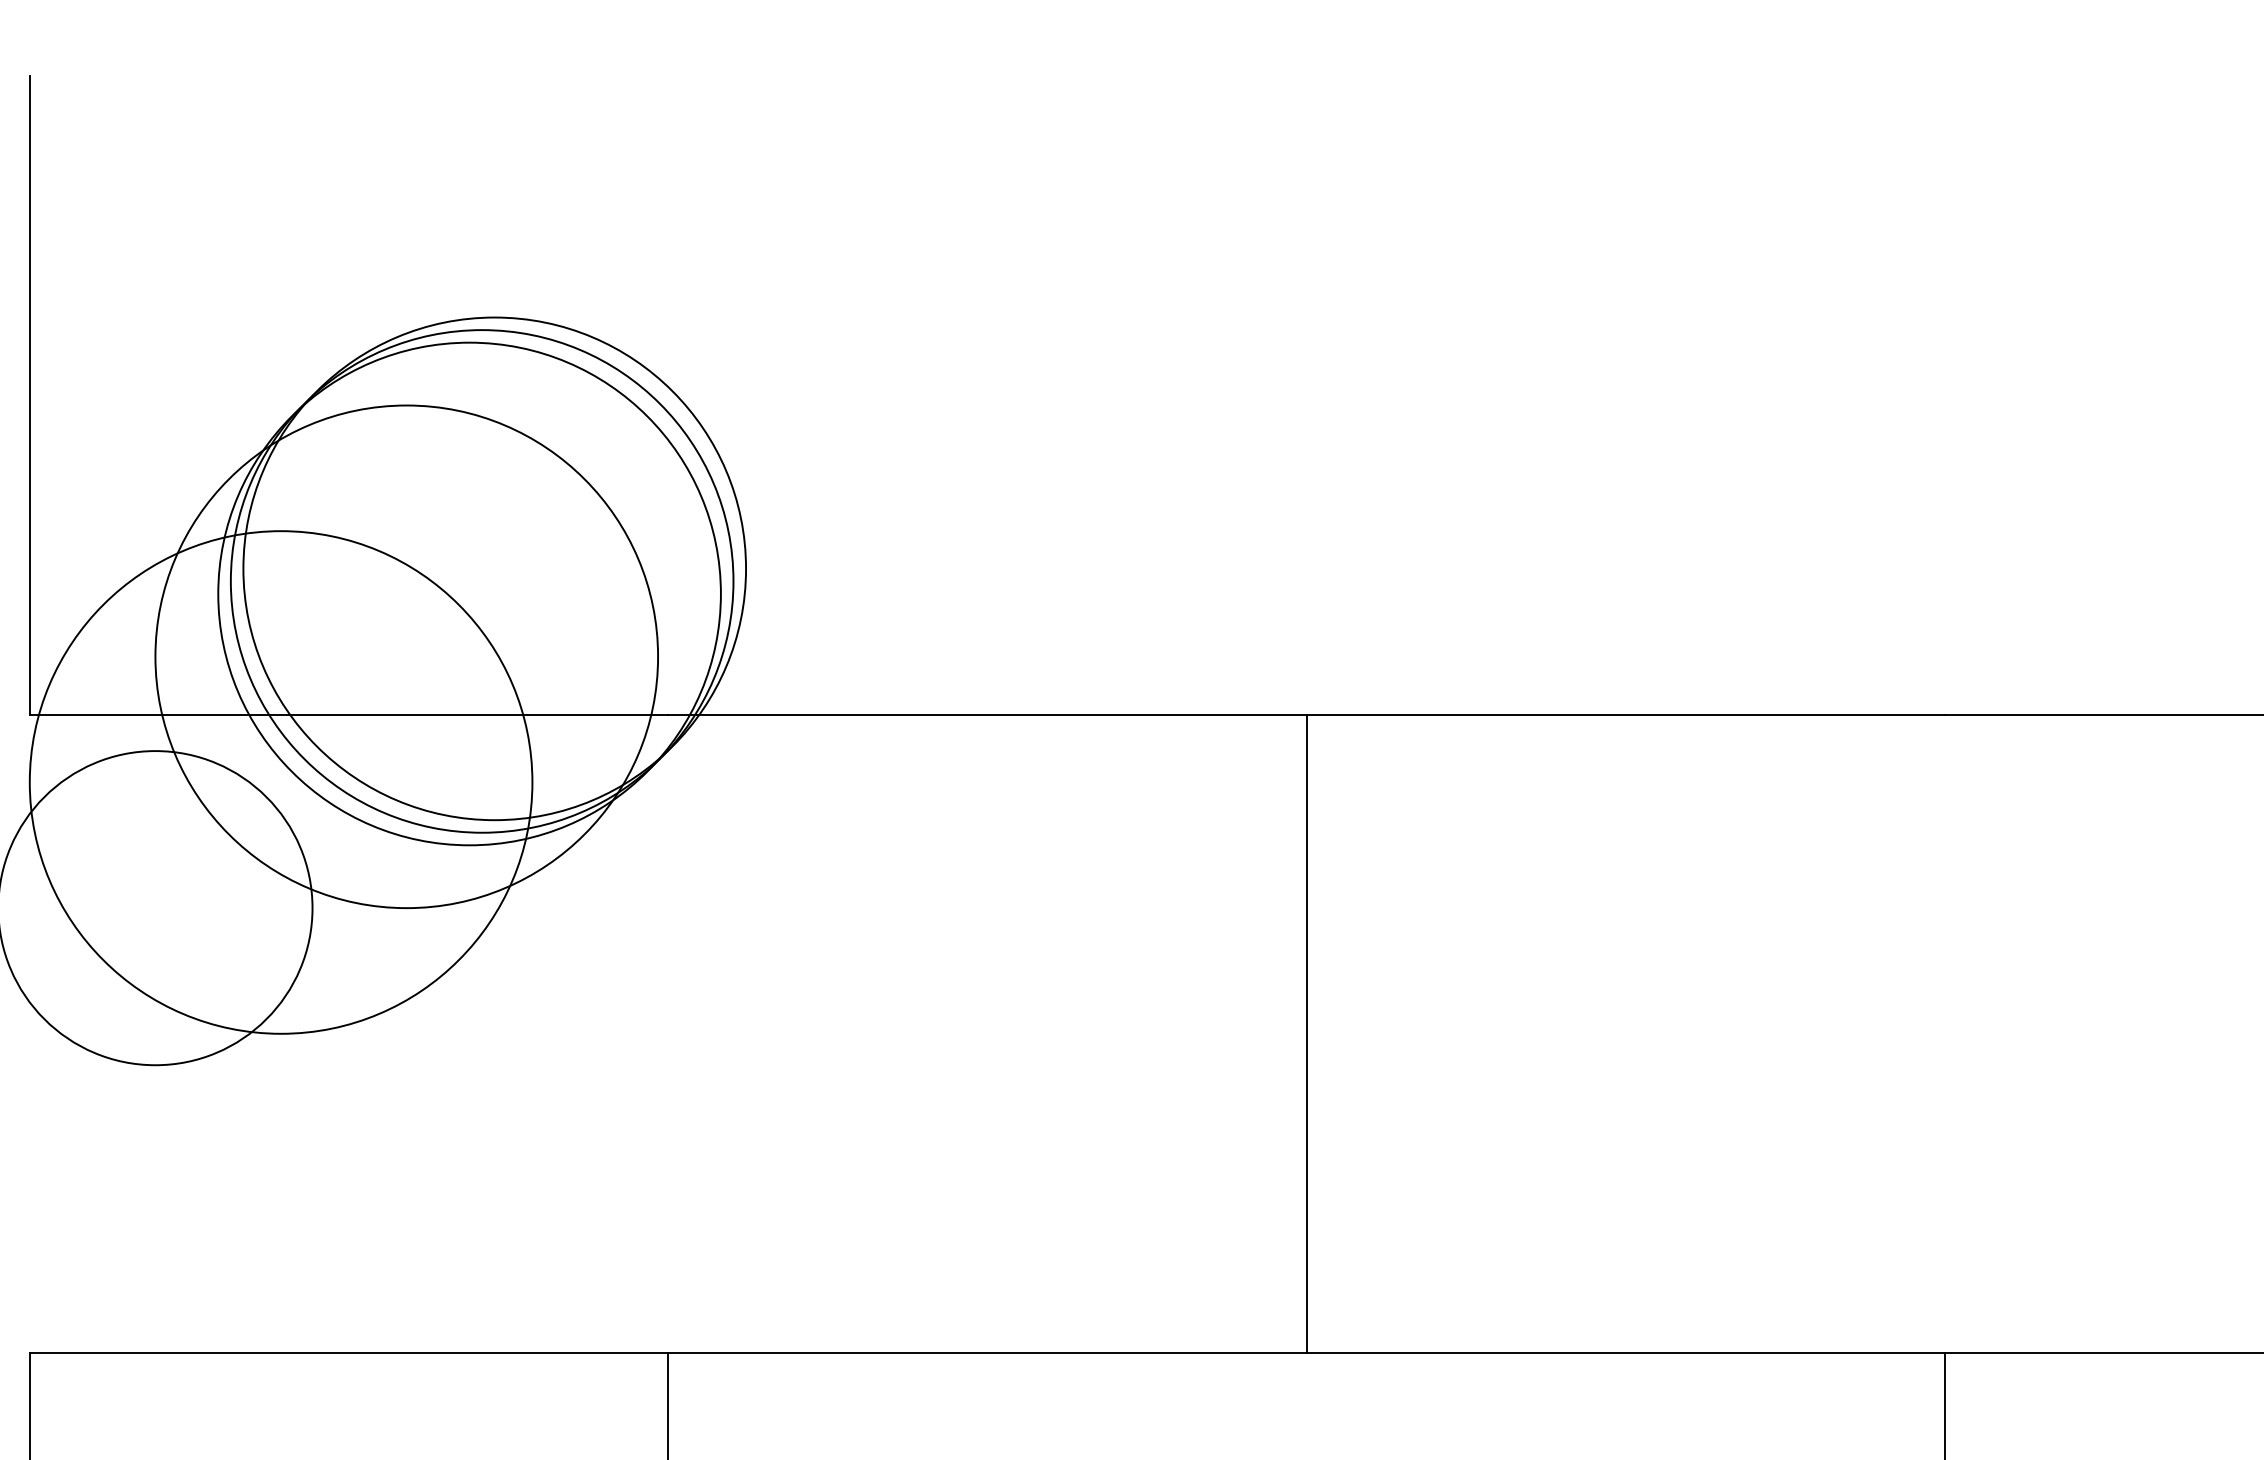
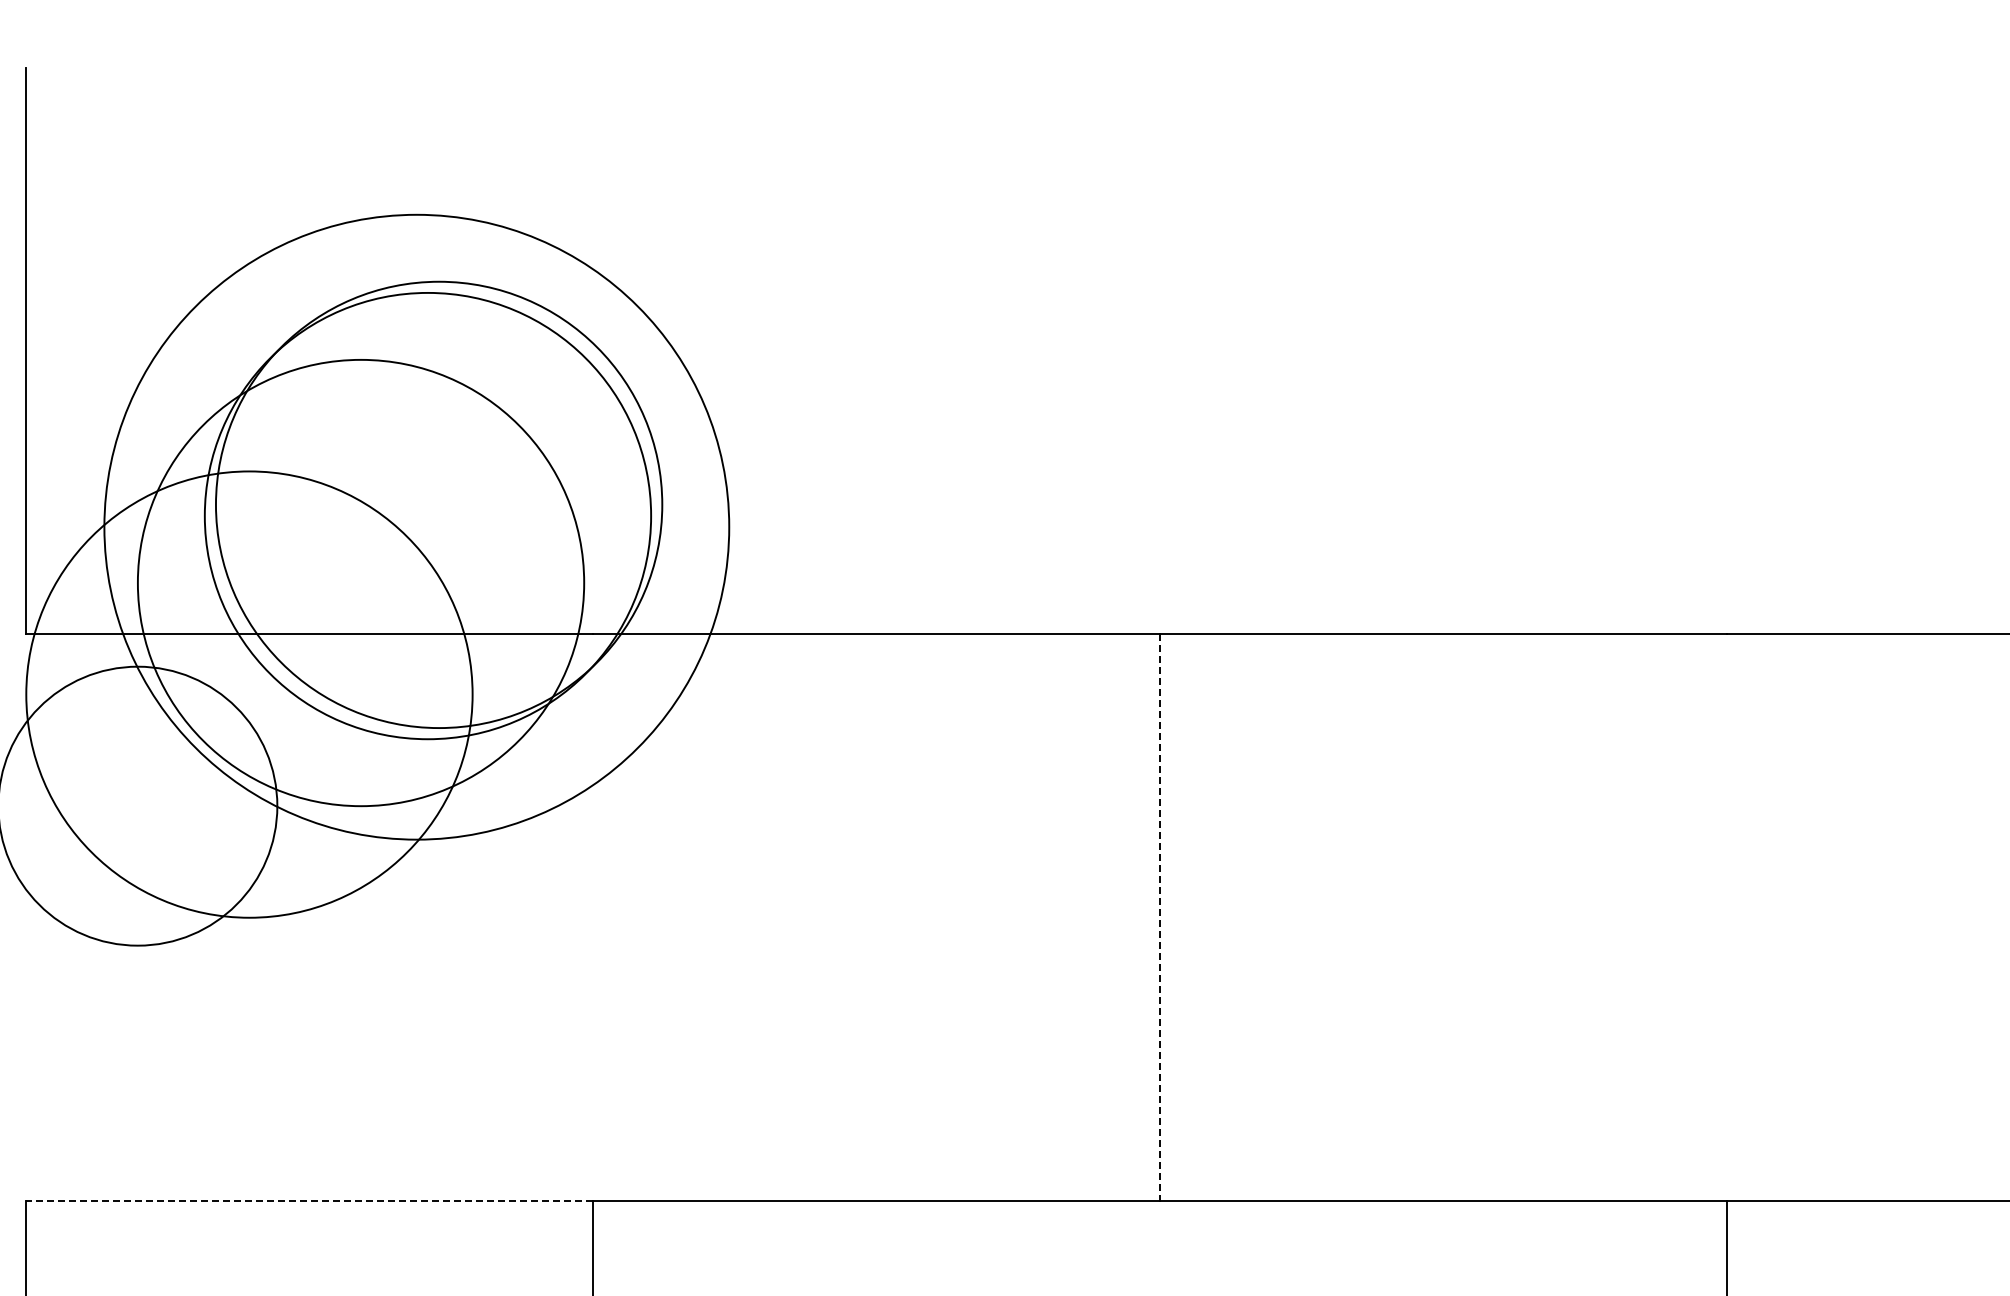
circle: (469, 594) -> (416, 527), size x1.4
line: (1305, 1034) -> (1159, 918), solid -> dashed
line: (348, 1353) -> (309, 1201), solid -> dashed

